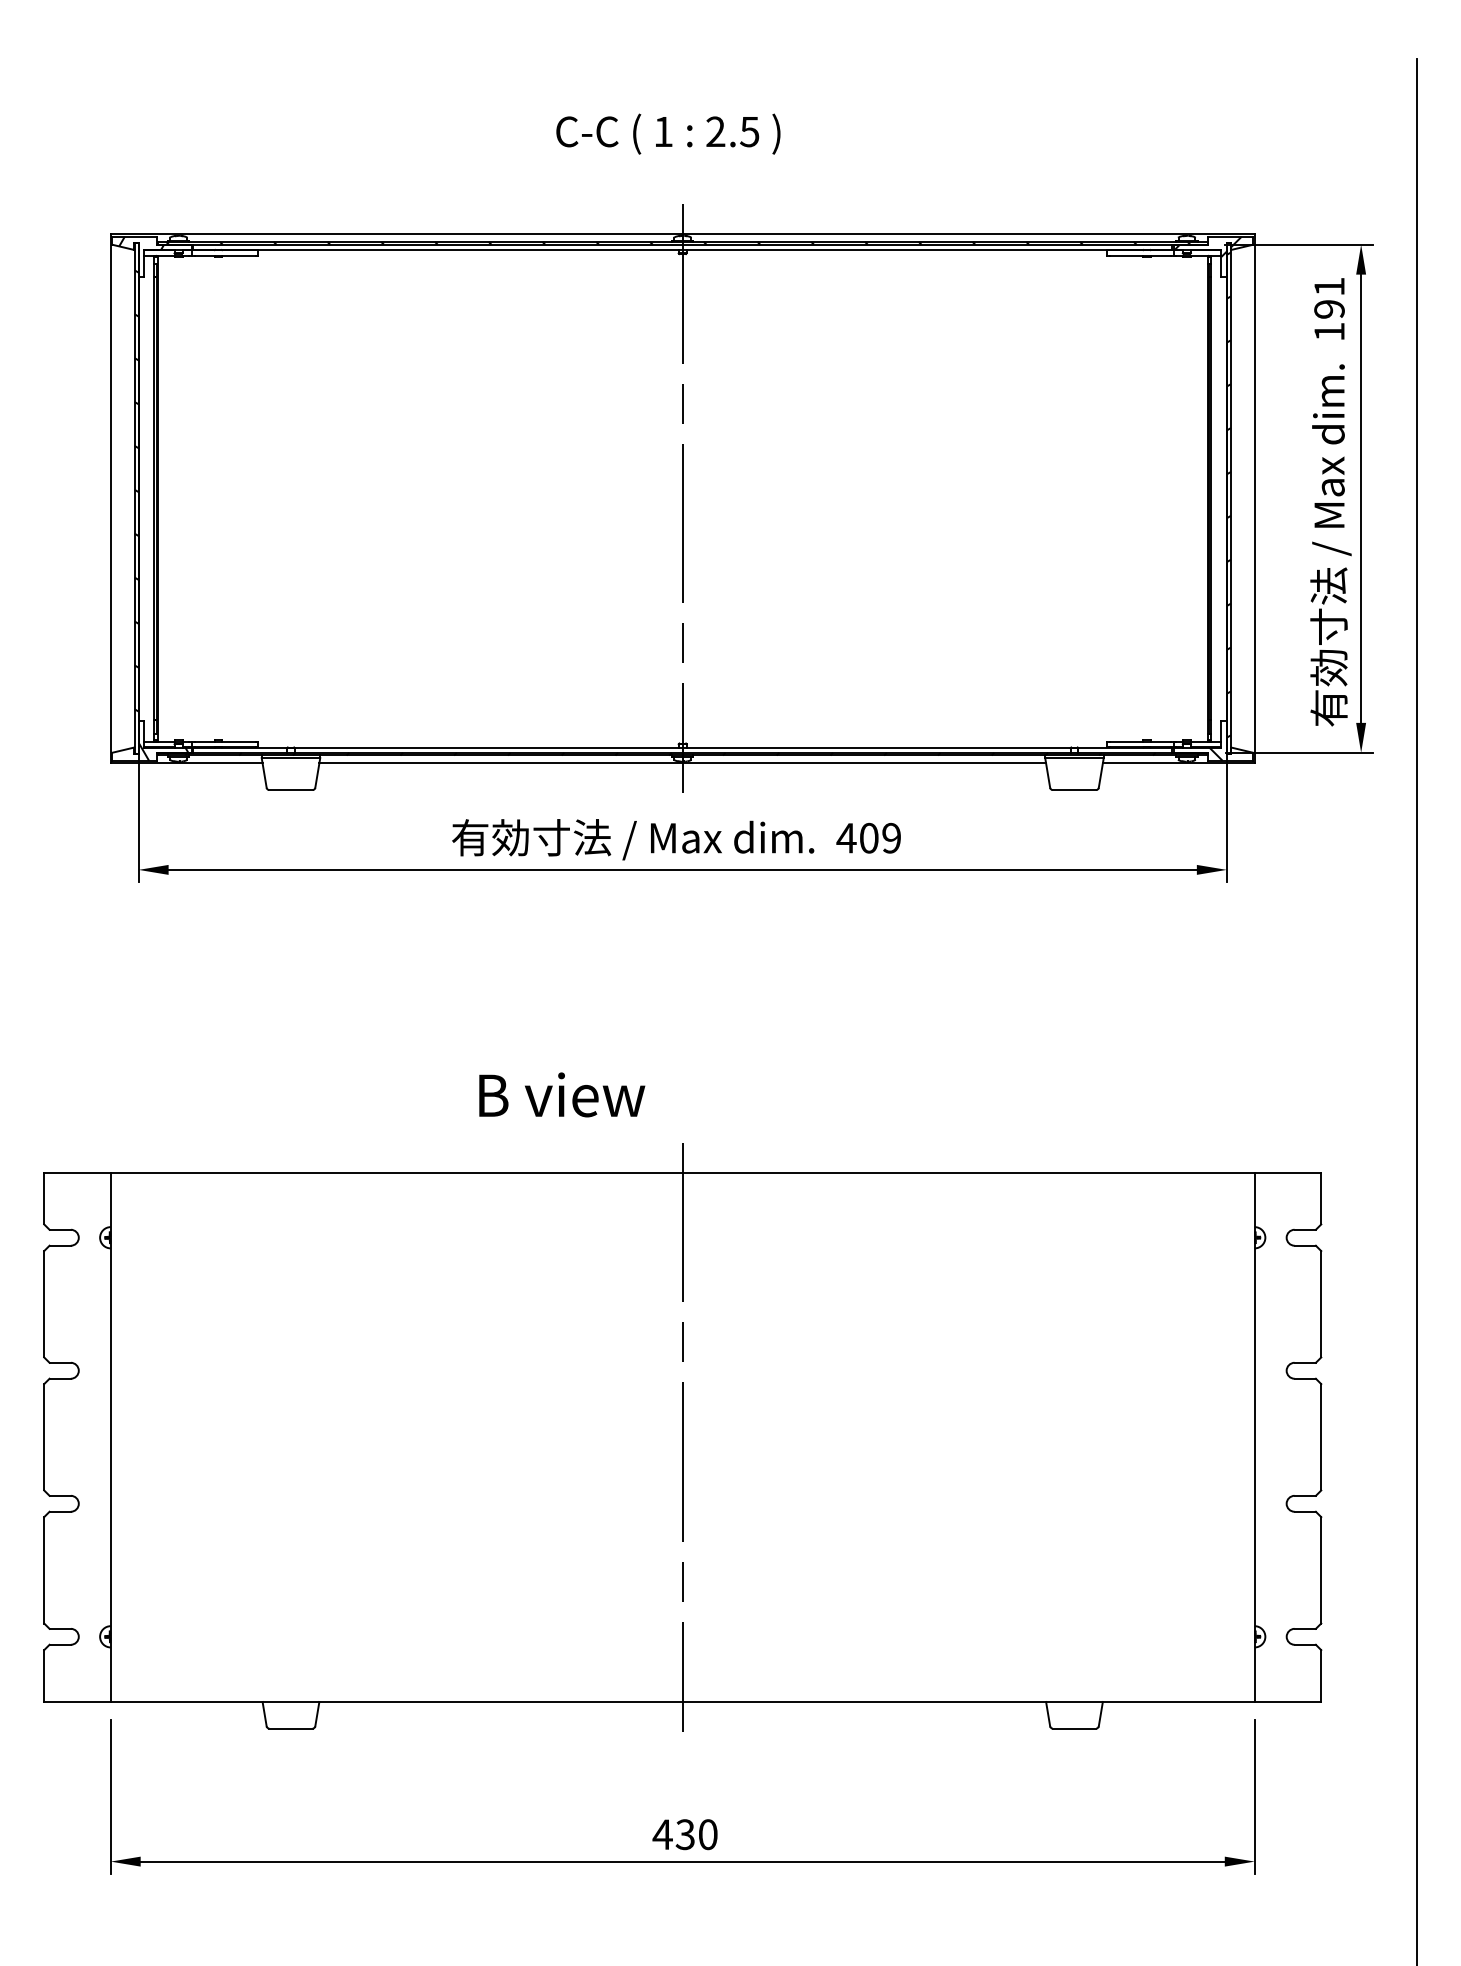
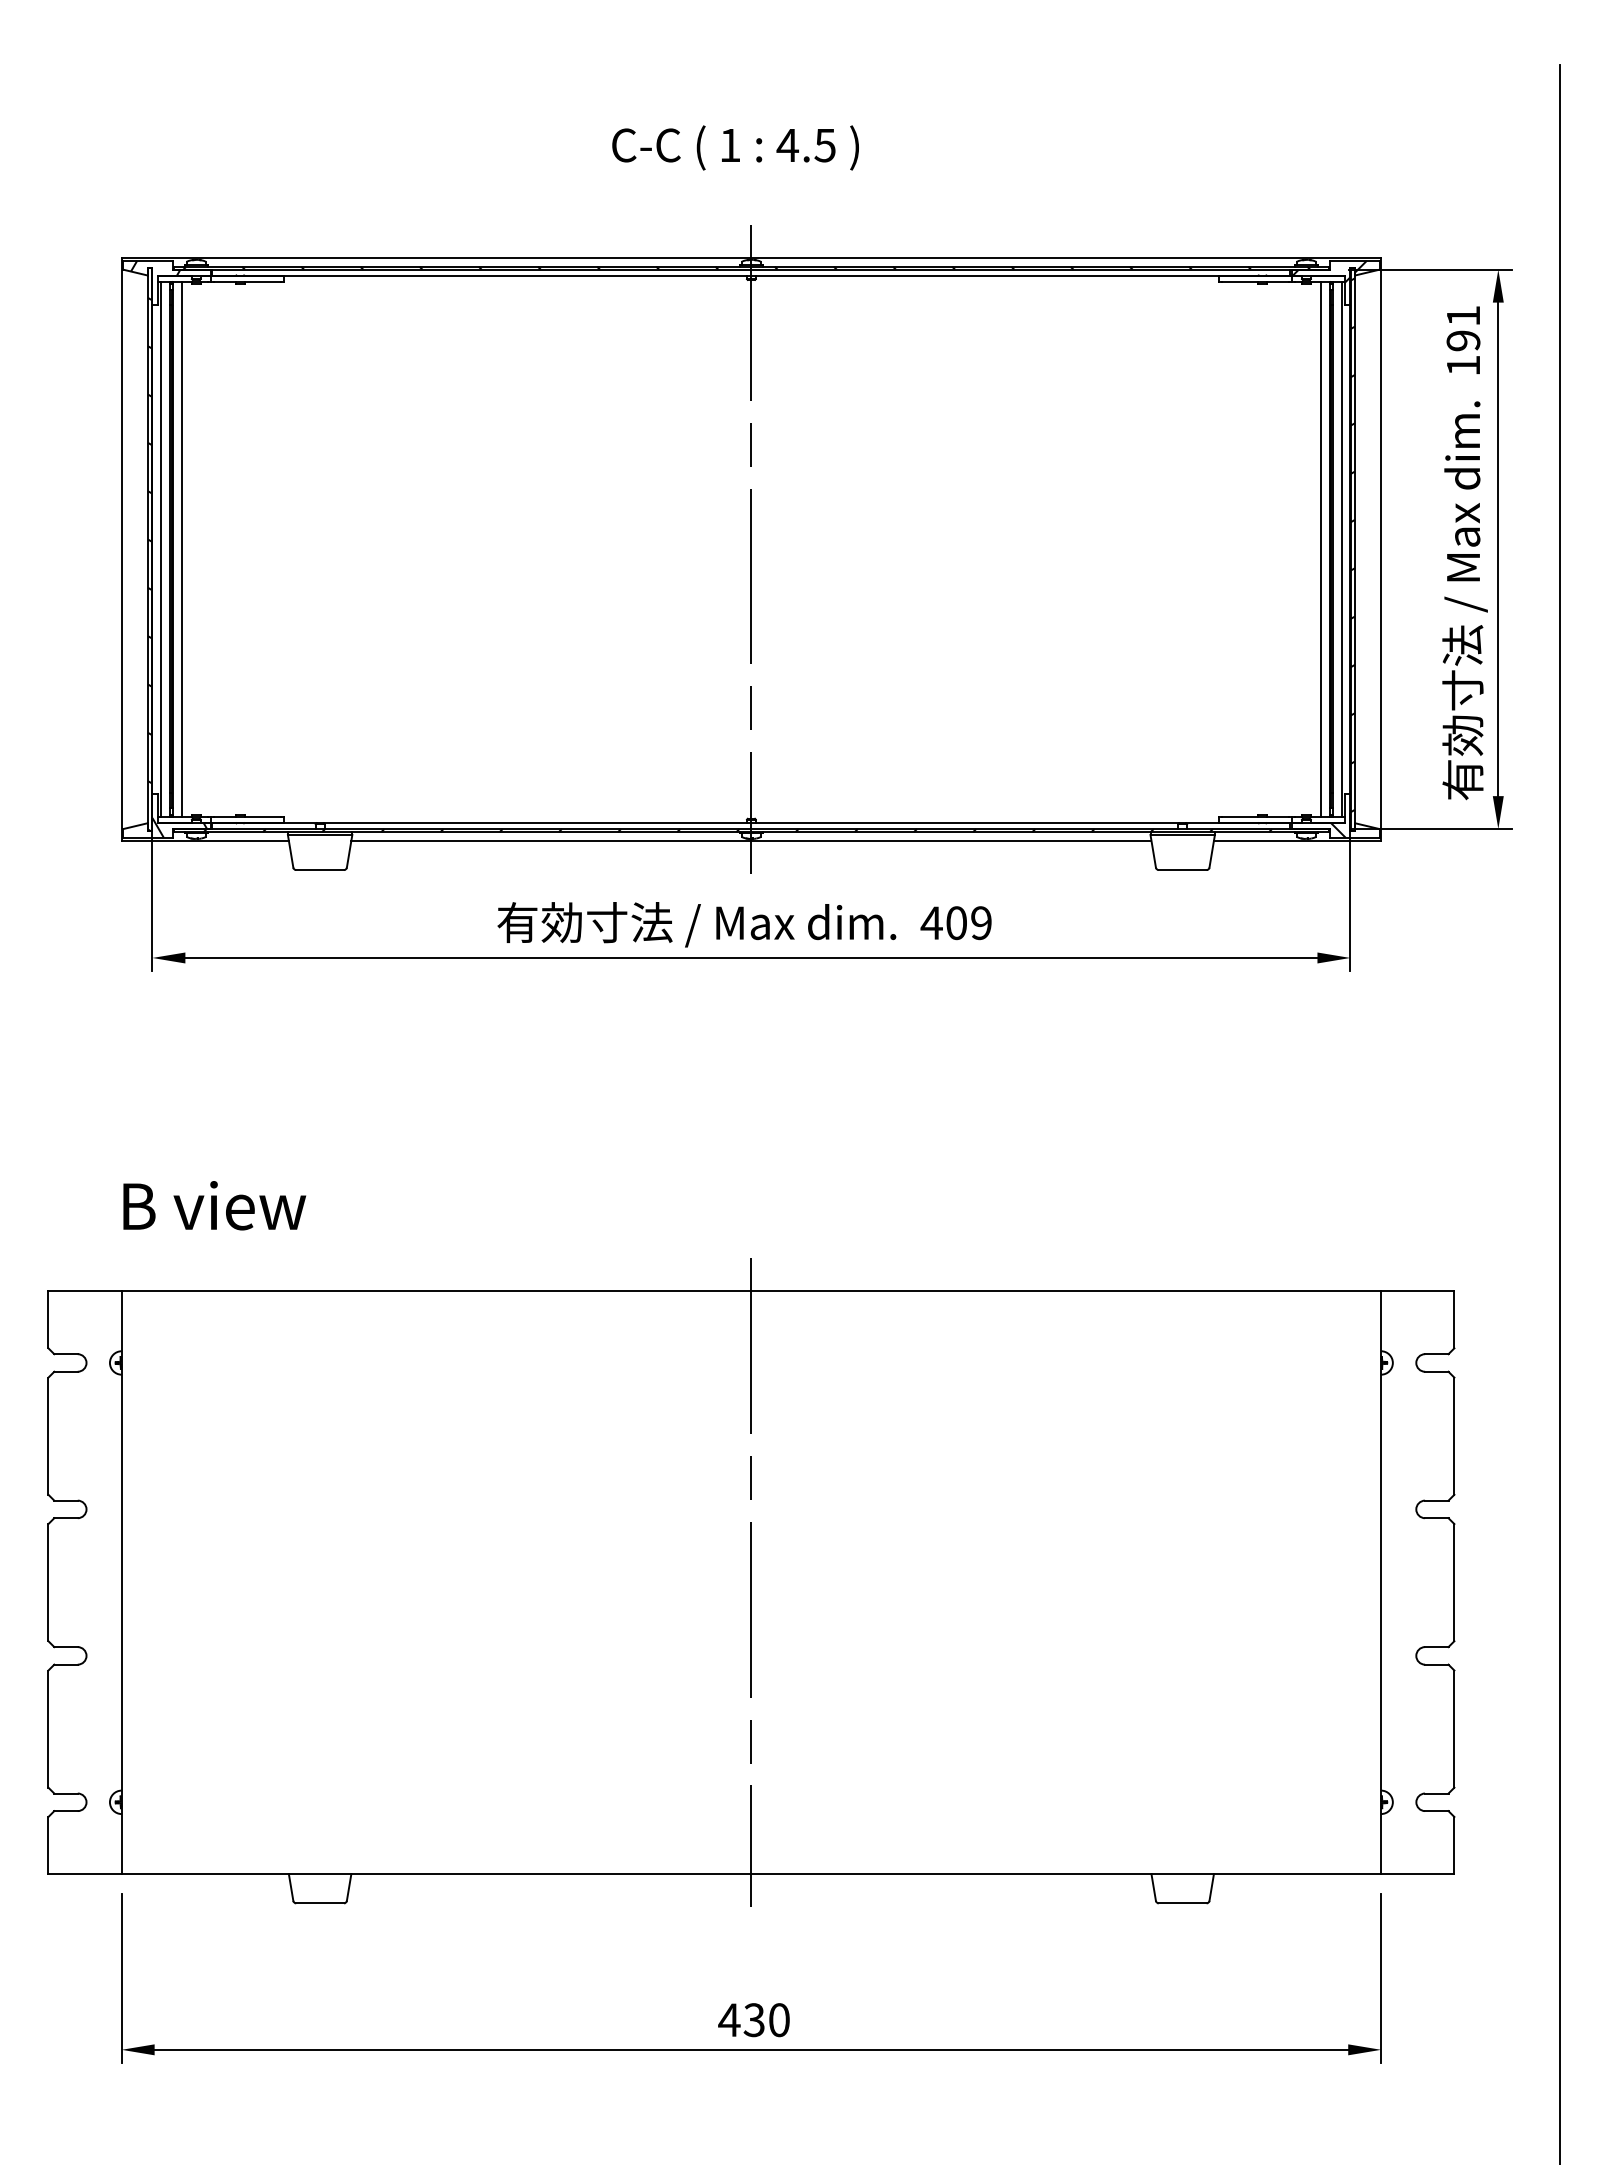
text: (715, 131) -> (787, 144), 2.5 -> 4.5
line: (146, 498) -> (161, 549), added
line: (165, 498) -> (181, 549), added
line: (1200, 498) -> (1321, 549), added
line: (1218, 498) -> (1341, 549), added
text: (562, 1094) -> (214, 1205), moved

